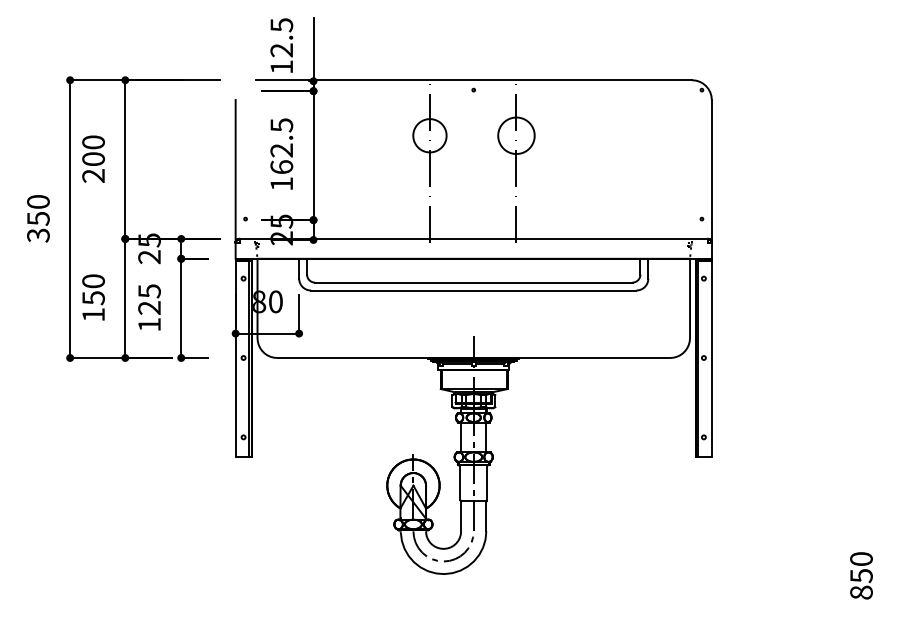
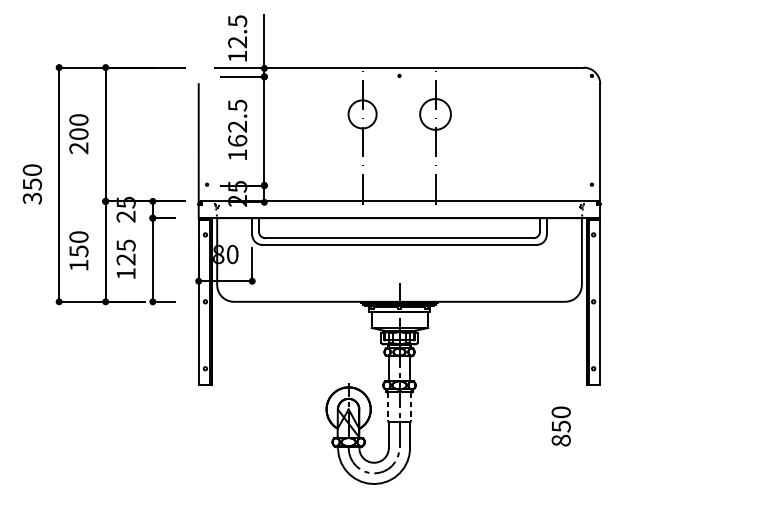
line: (460, 482) -> (388, 406), solid -> dashed
line: (487, 482) -> (411, 406), solid -> dashed
part: (861, 575) -> (561, 426), moved

